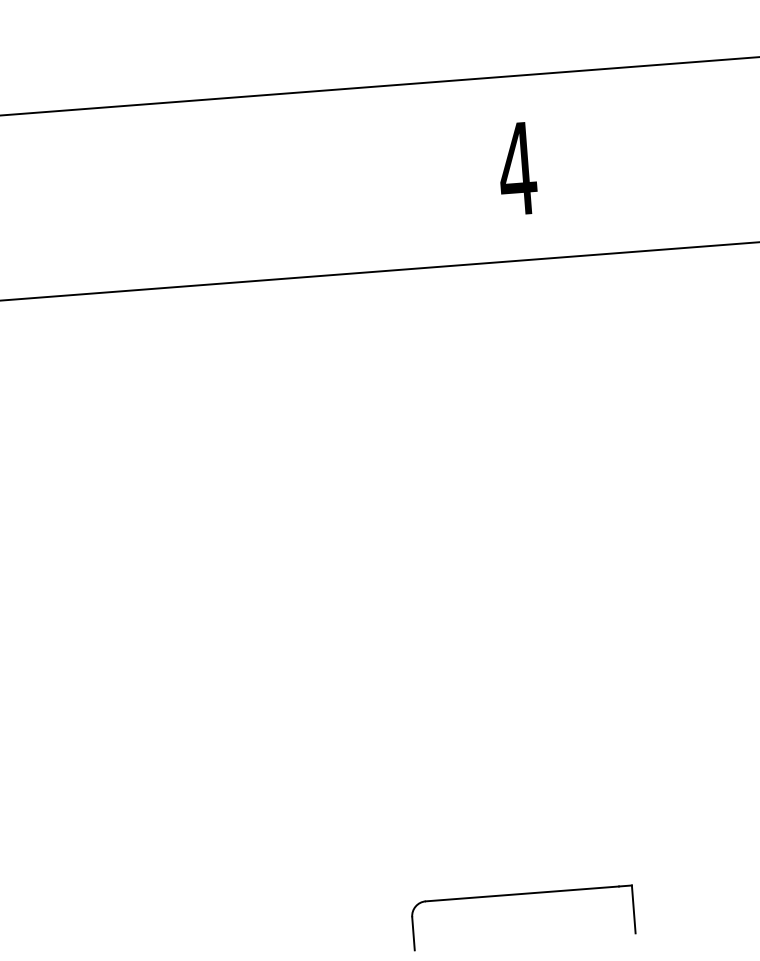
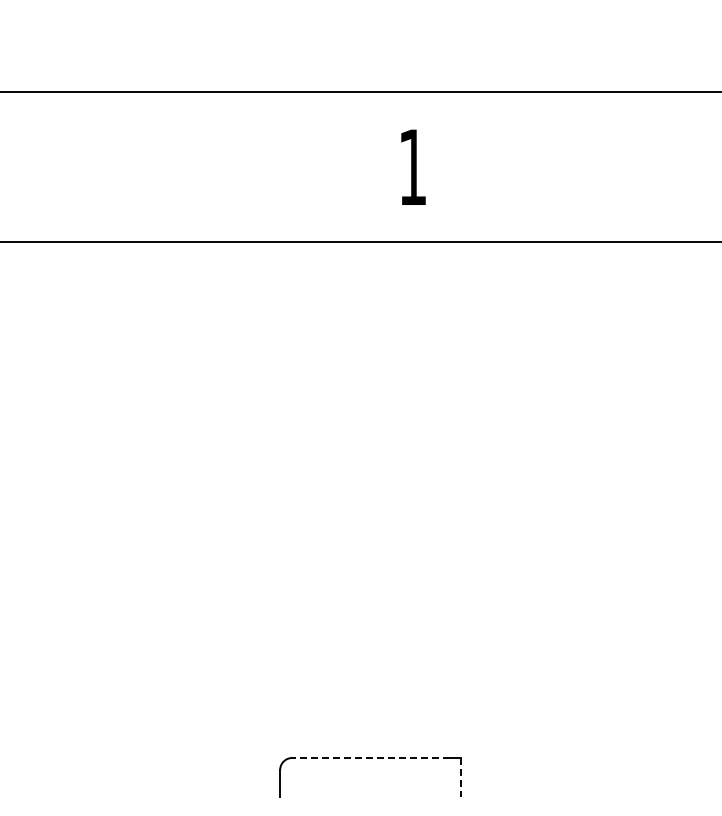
text: (517, 167) -> (412, 166), 4 -> 1
line: (521, 893) -> (370, 757), solid -> dashed
line: (634, 909) -> (461, 777), solid -> dashed

